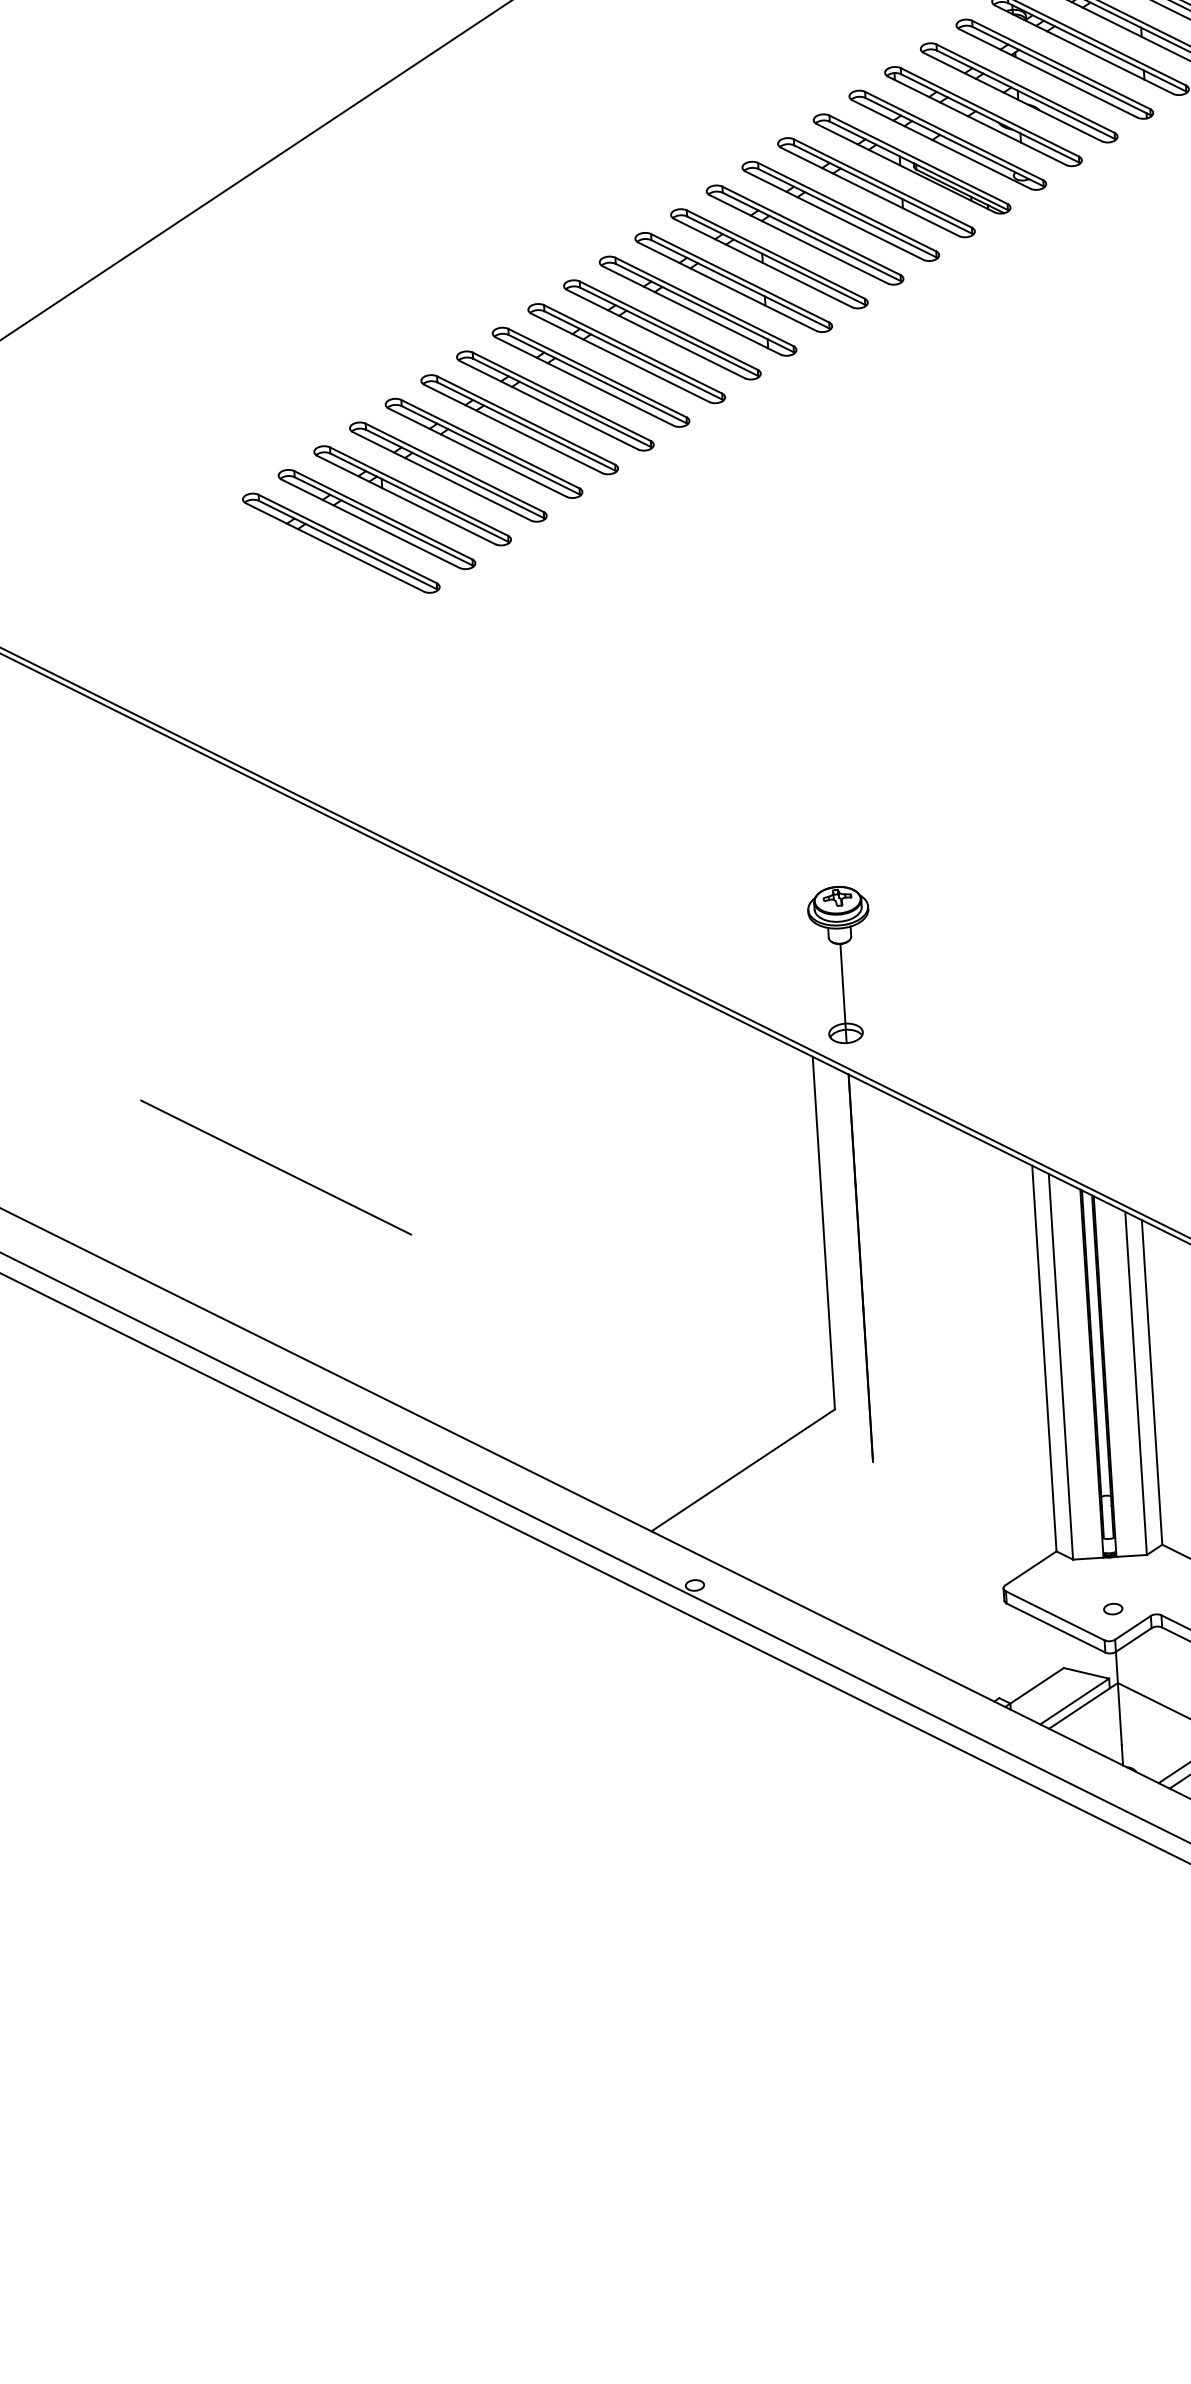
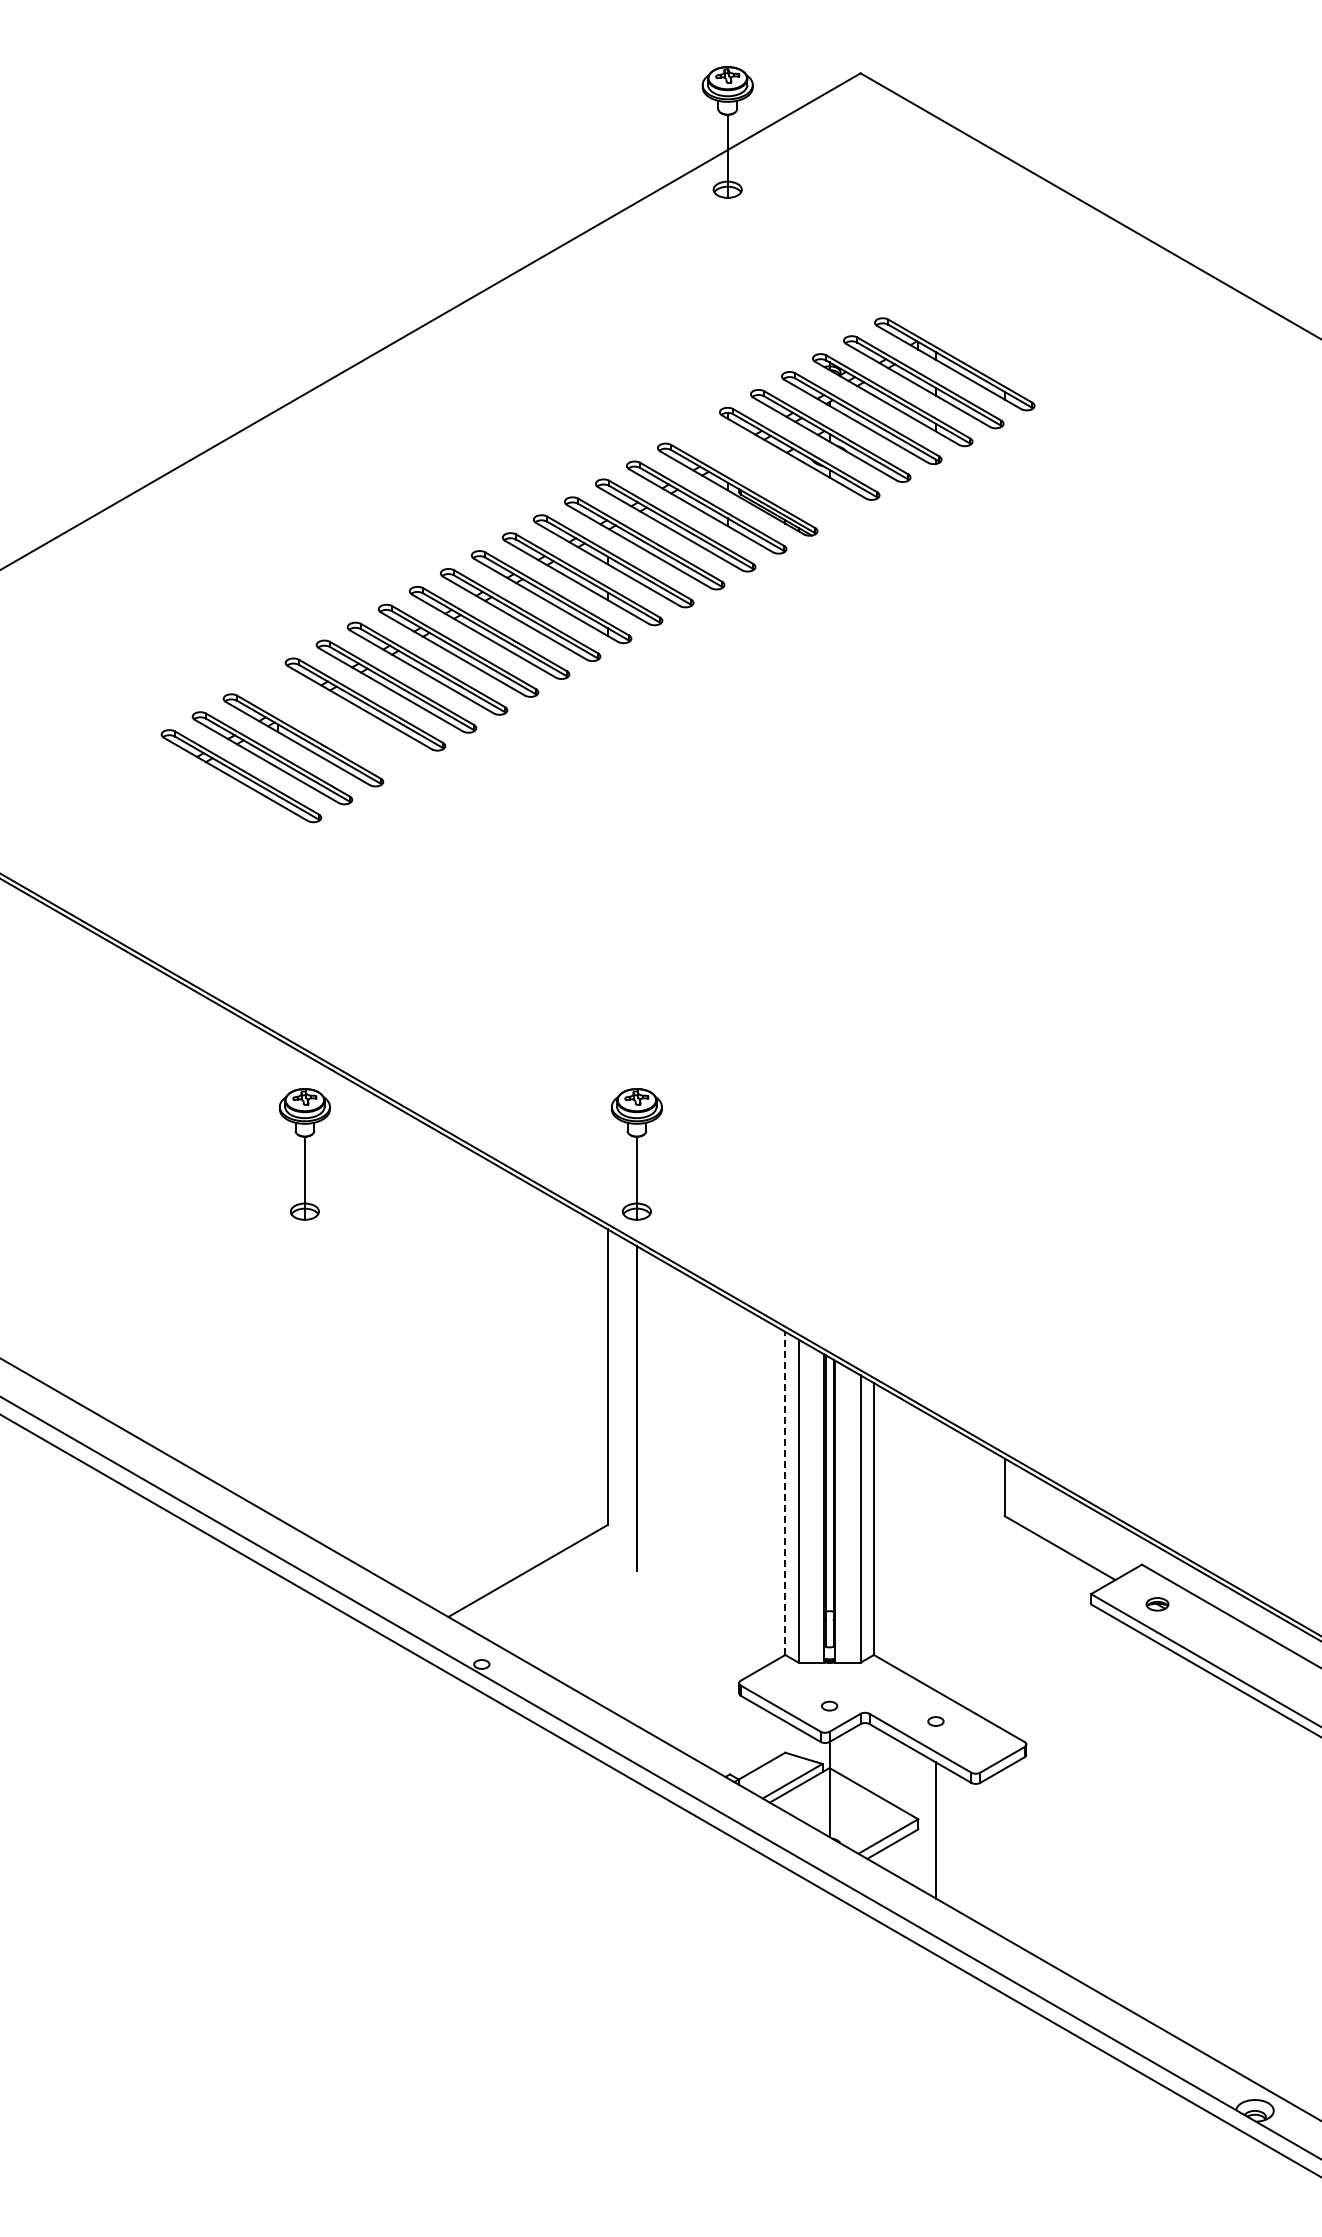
part: (947, 139) -> (768, 471), removed
part: (448, 472) -> (334, 722), removed
part: (444, 990) -> (304, 1154), added
line: (276, 1167) -> (154, 1293), removed
line: (1044, 1358) -> (785, 1493), solid -> dashed

